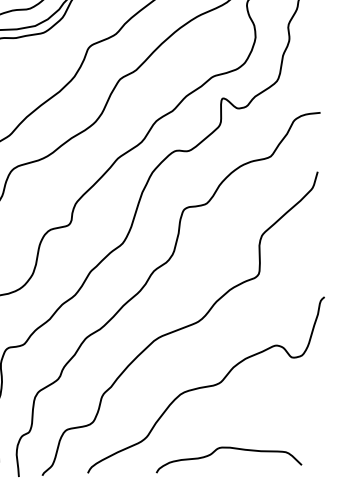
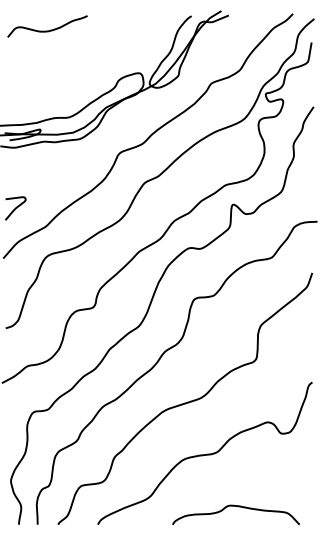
curve: (230, 449) -> (238, 507), moved

